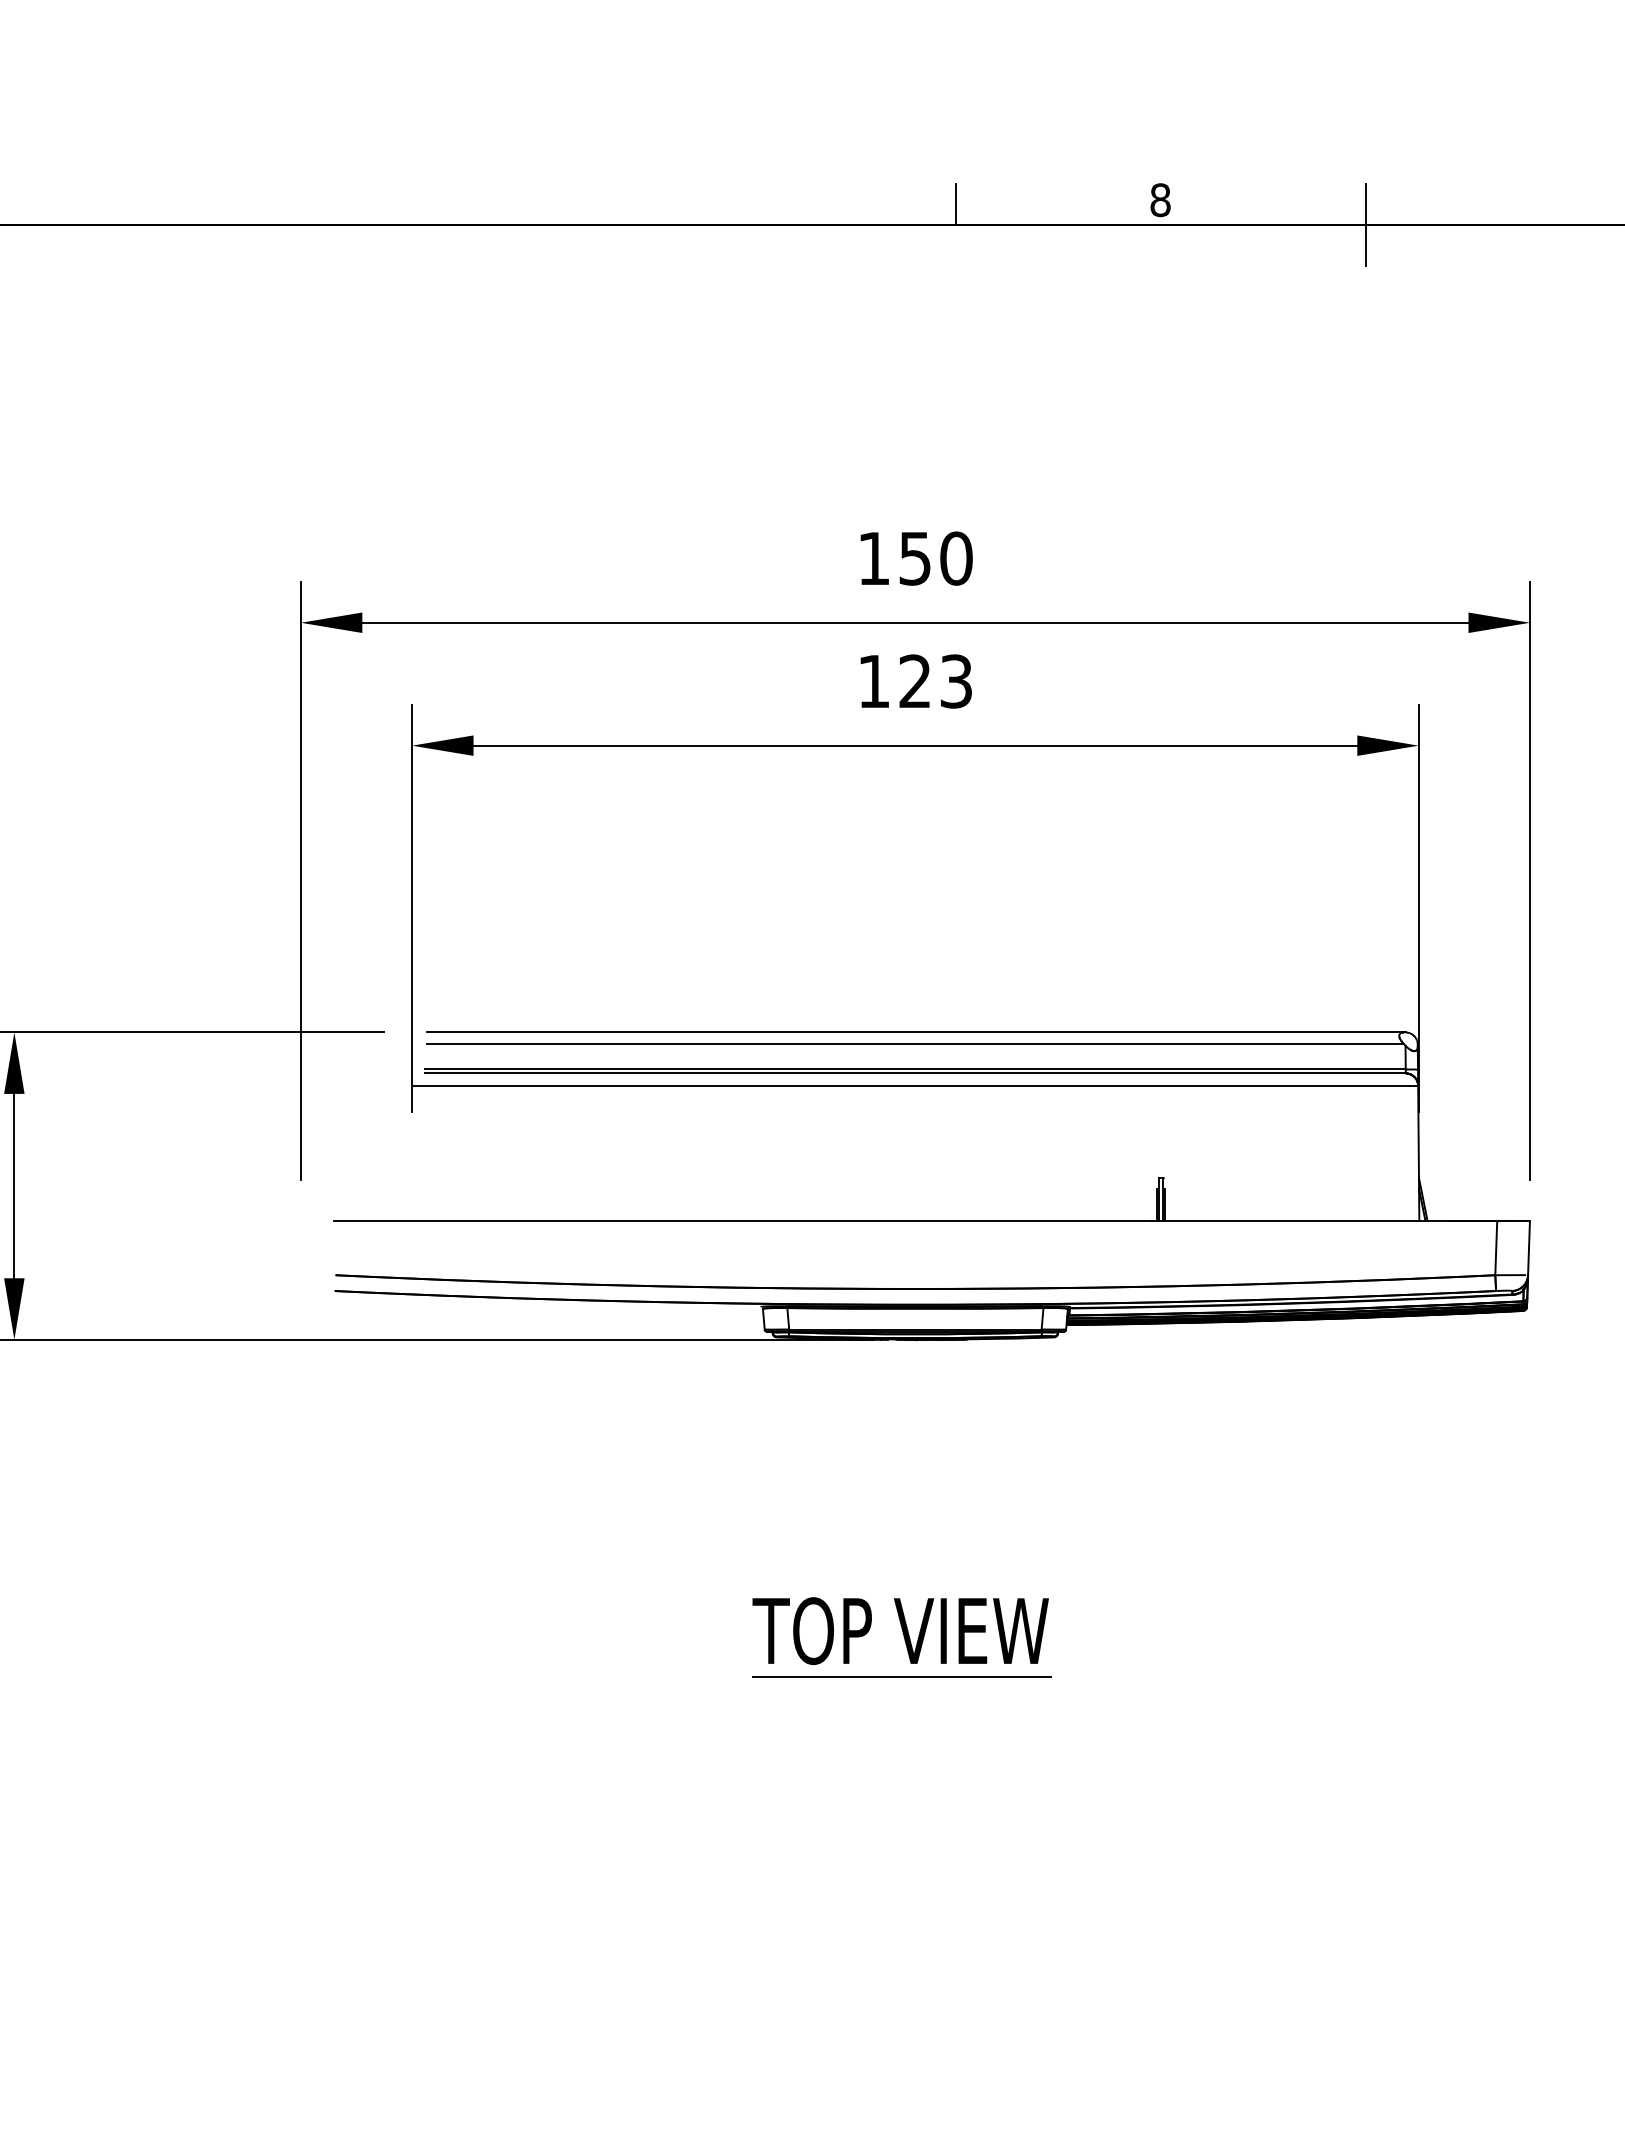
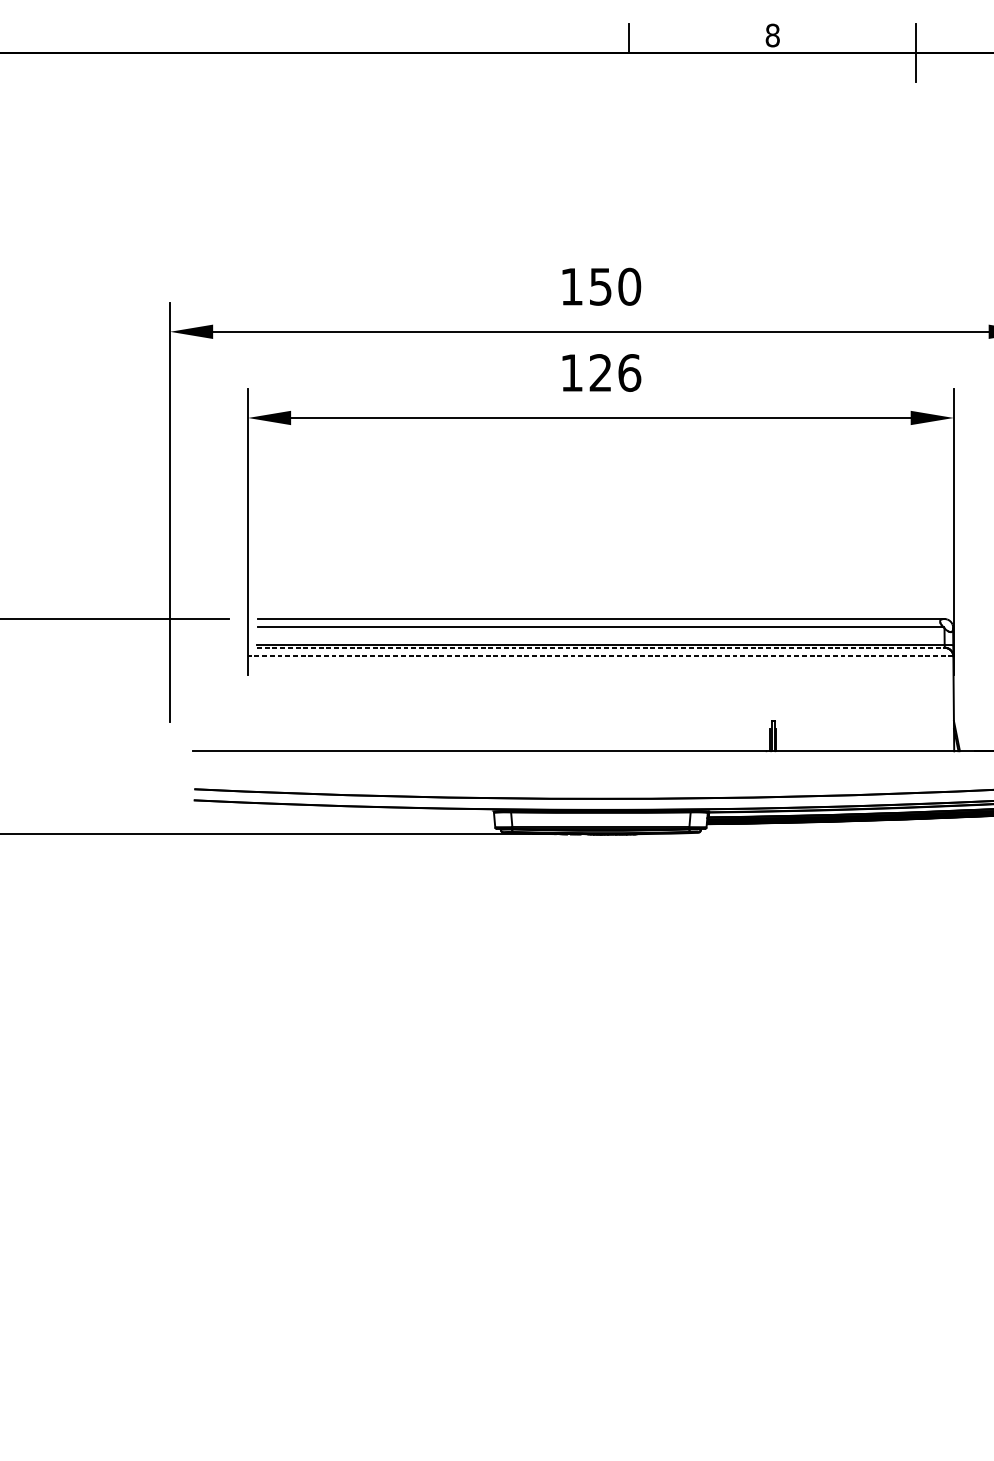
text: (956, 681) -> (629, 372), 123 -> 126
line: (915, 1073) -> (600, 647), solid -> dashed
line: (915, 1085) -> (600, 656), solid -> dashed
part: (901, 1637) -> (591, 1043), removed

